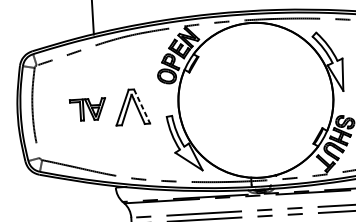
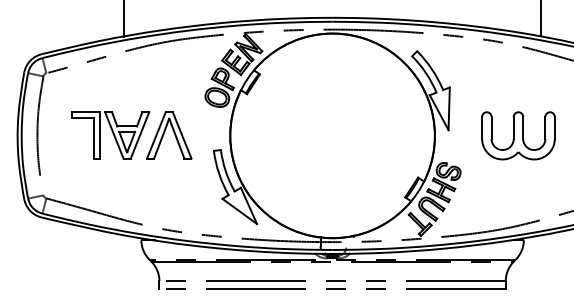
line: (142, 106) -> (182, 135), dashed -> solid
part: (87, 109) -> (110, 135), size x1.67

